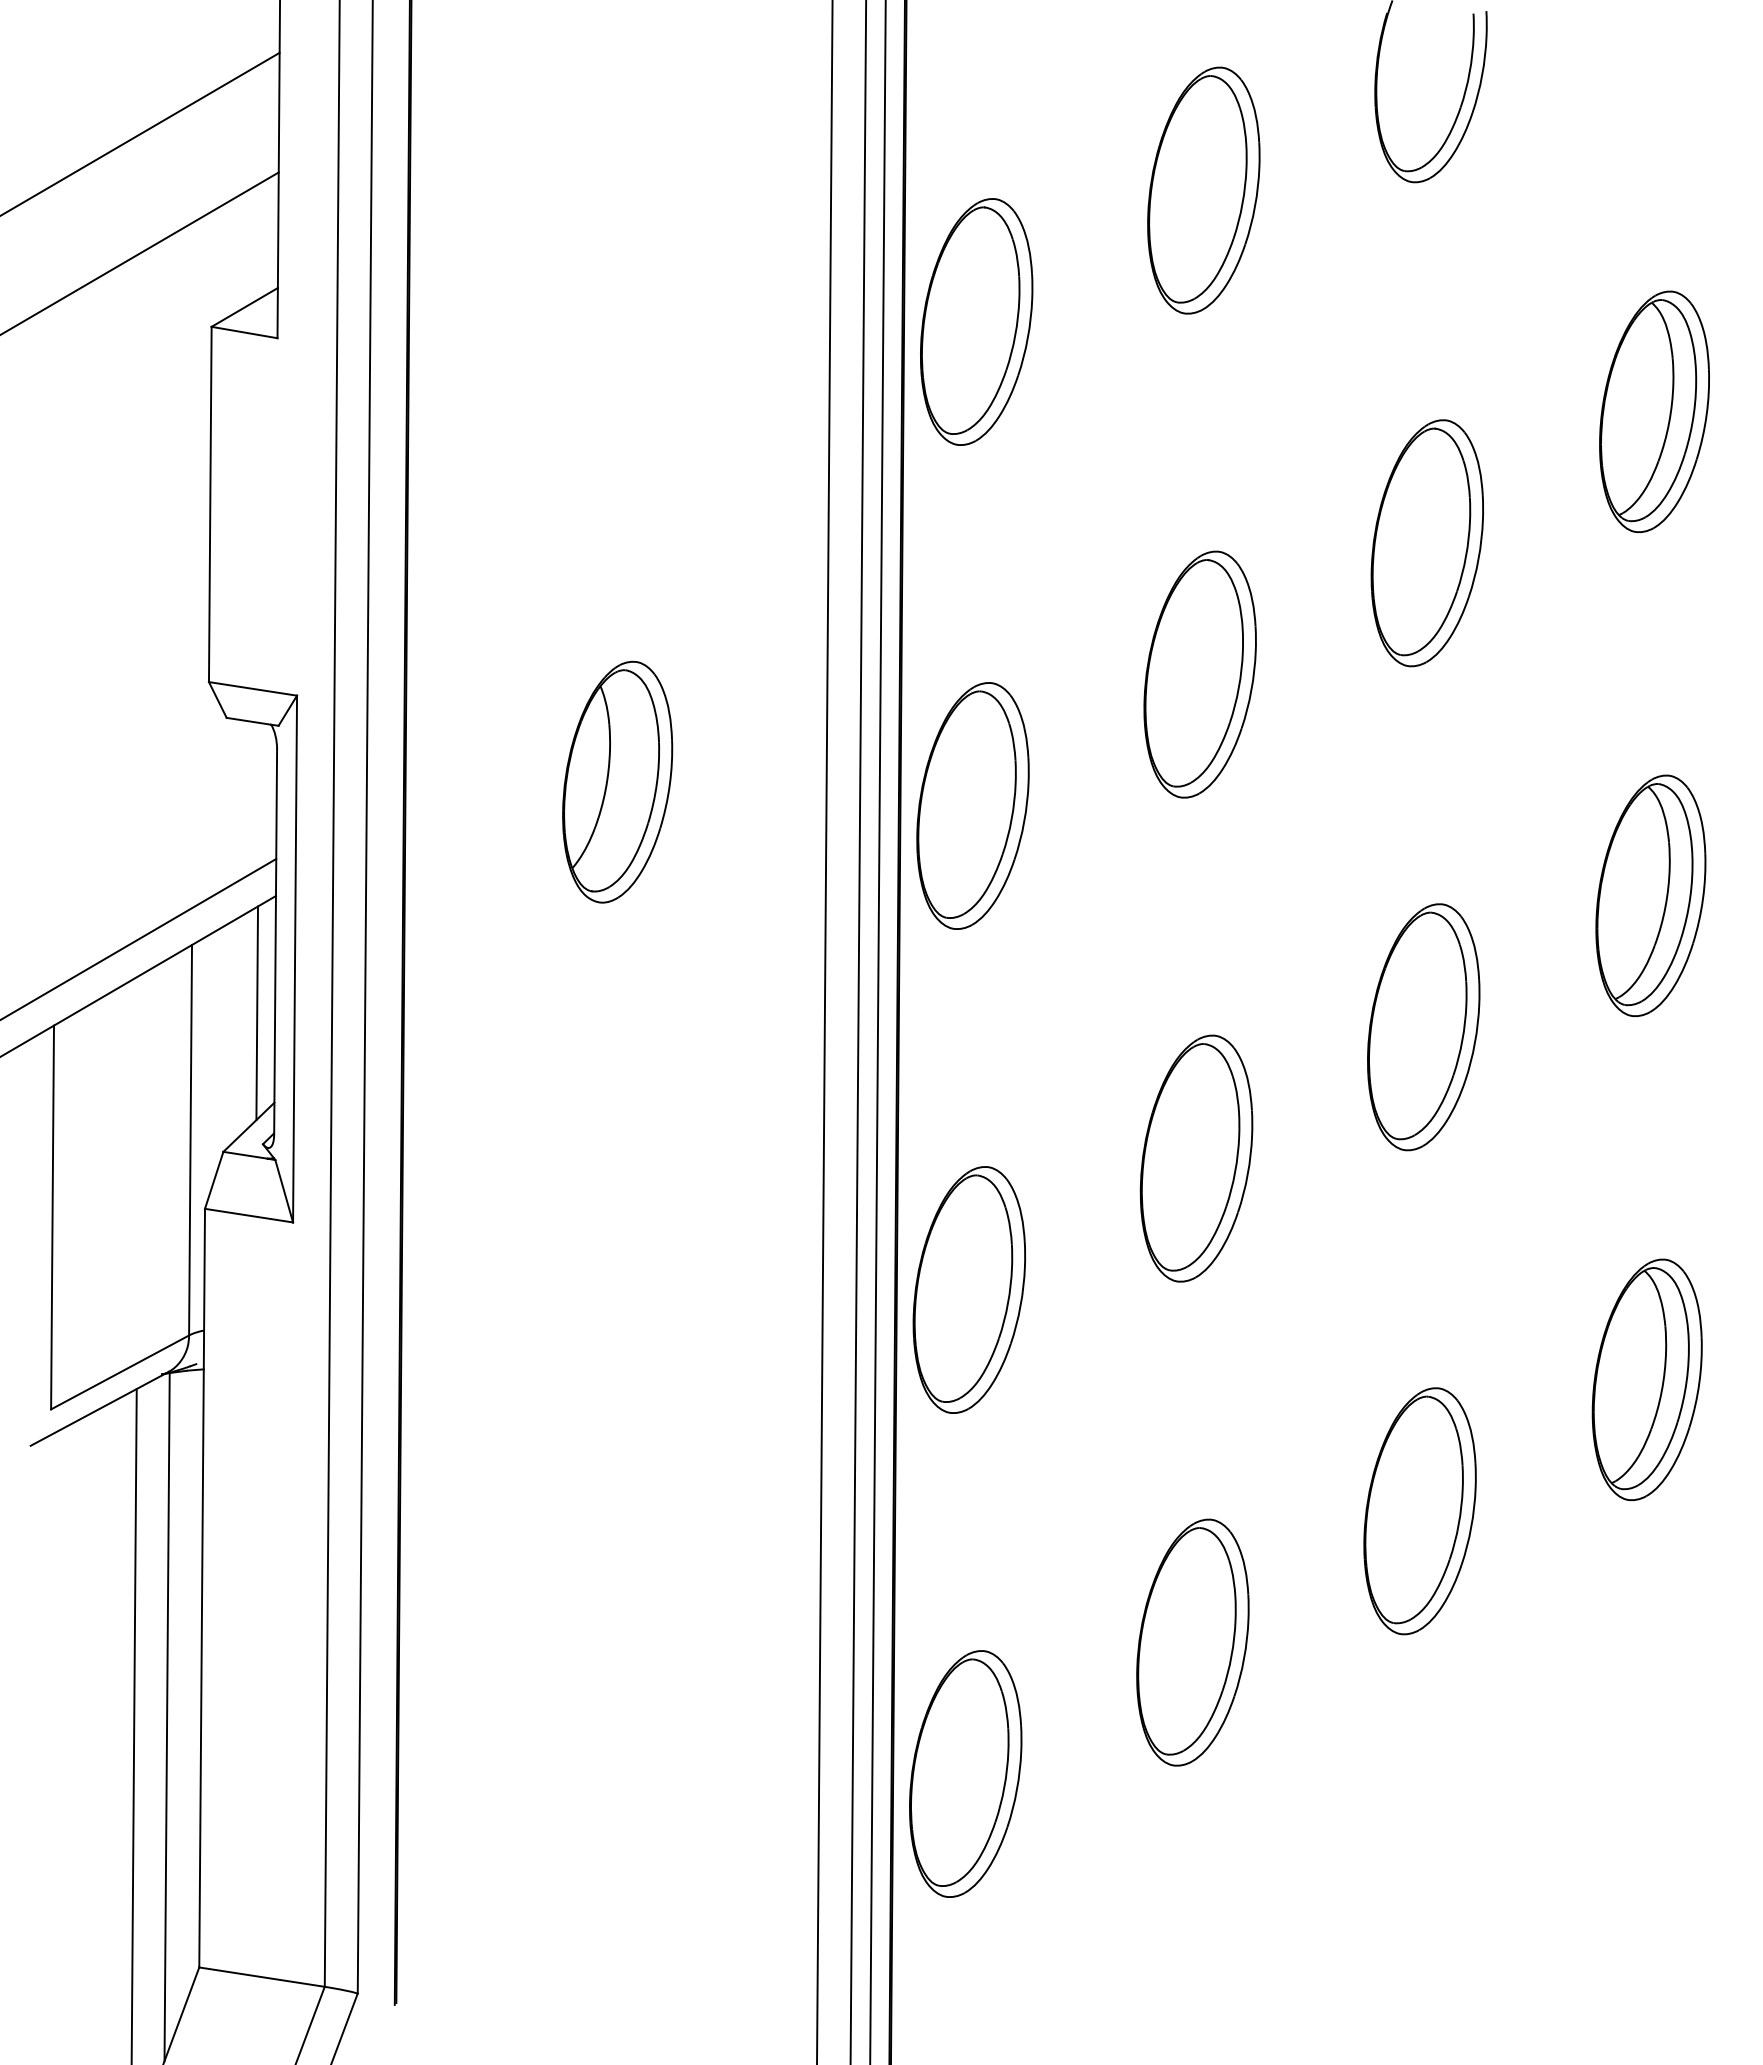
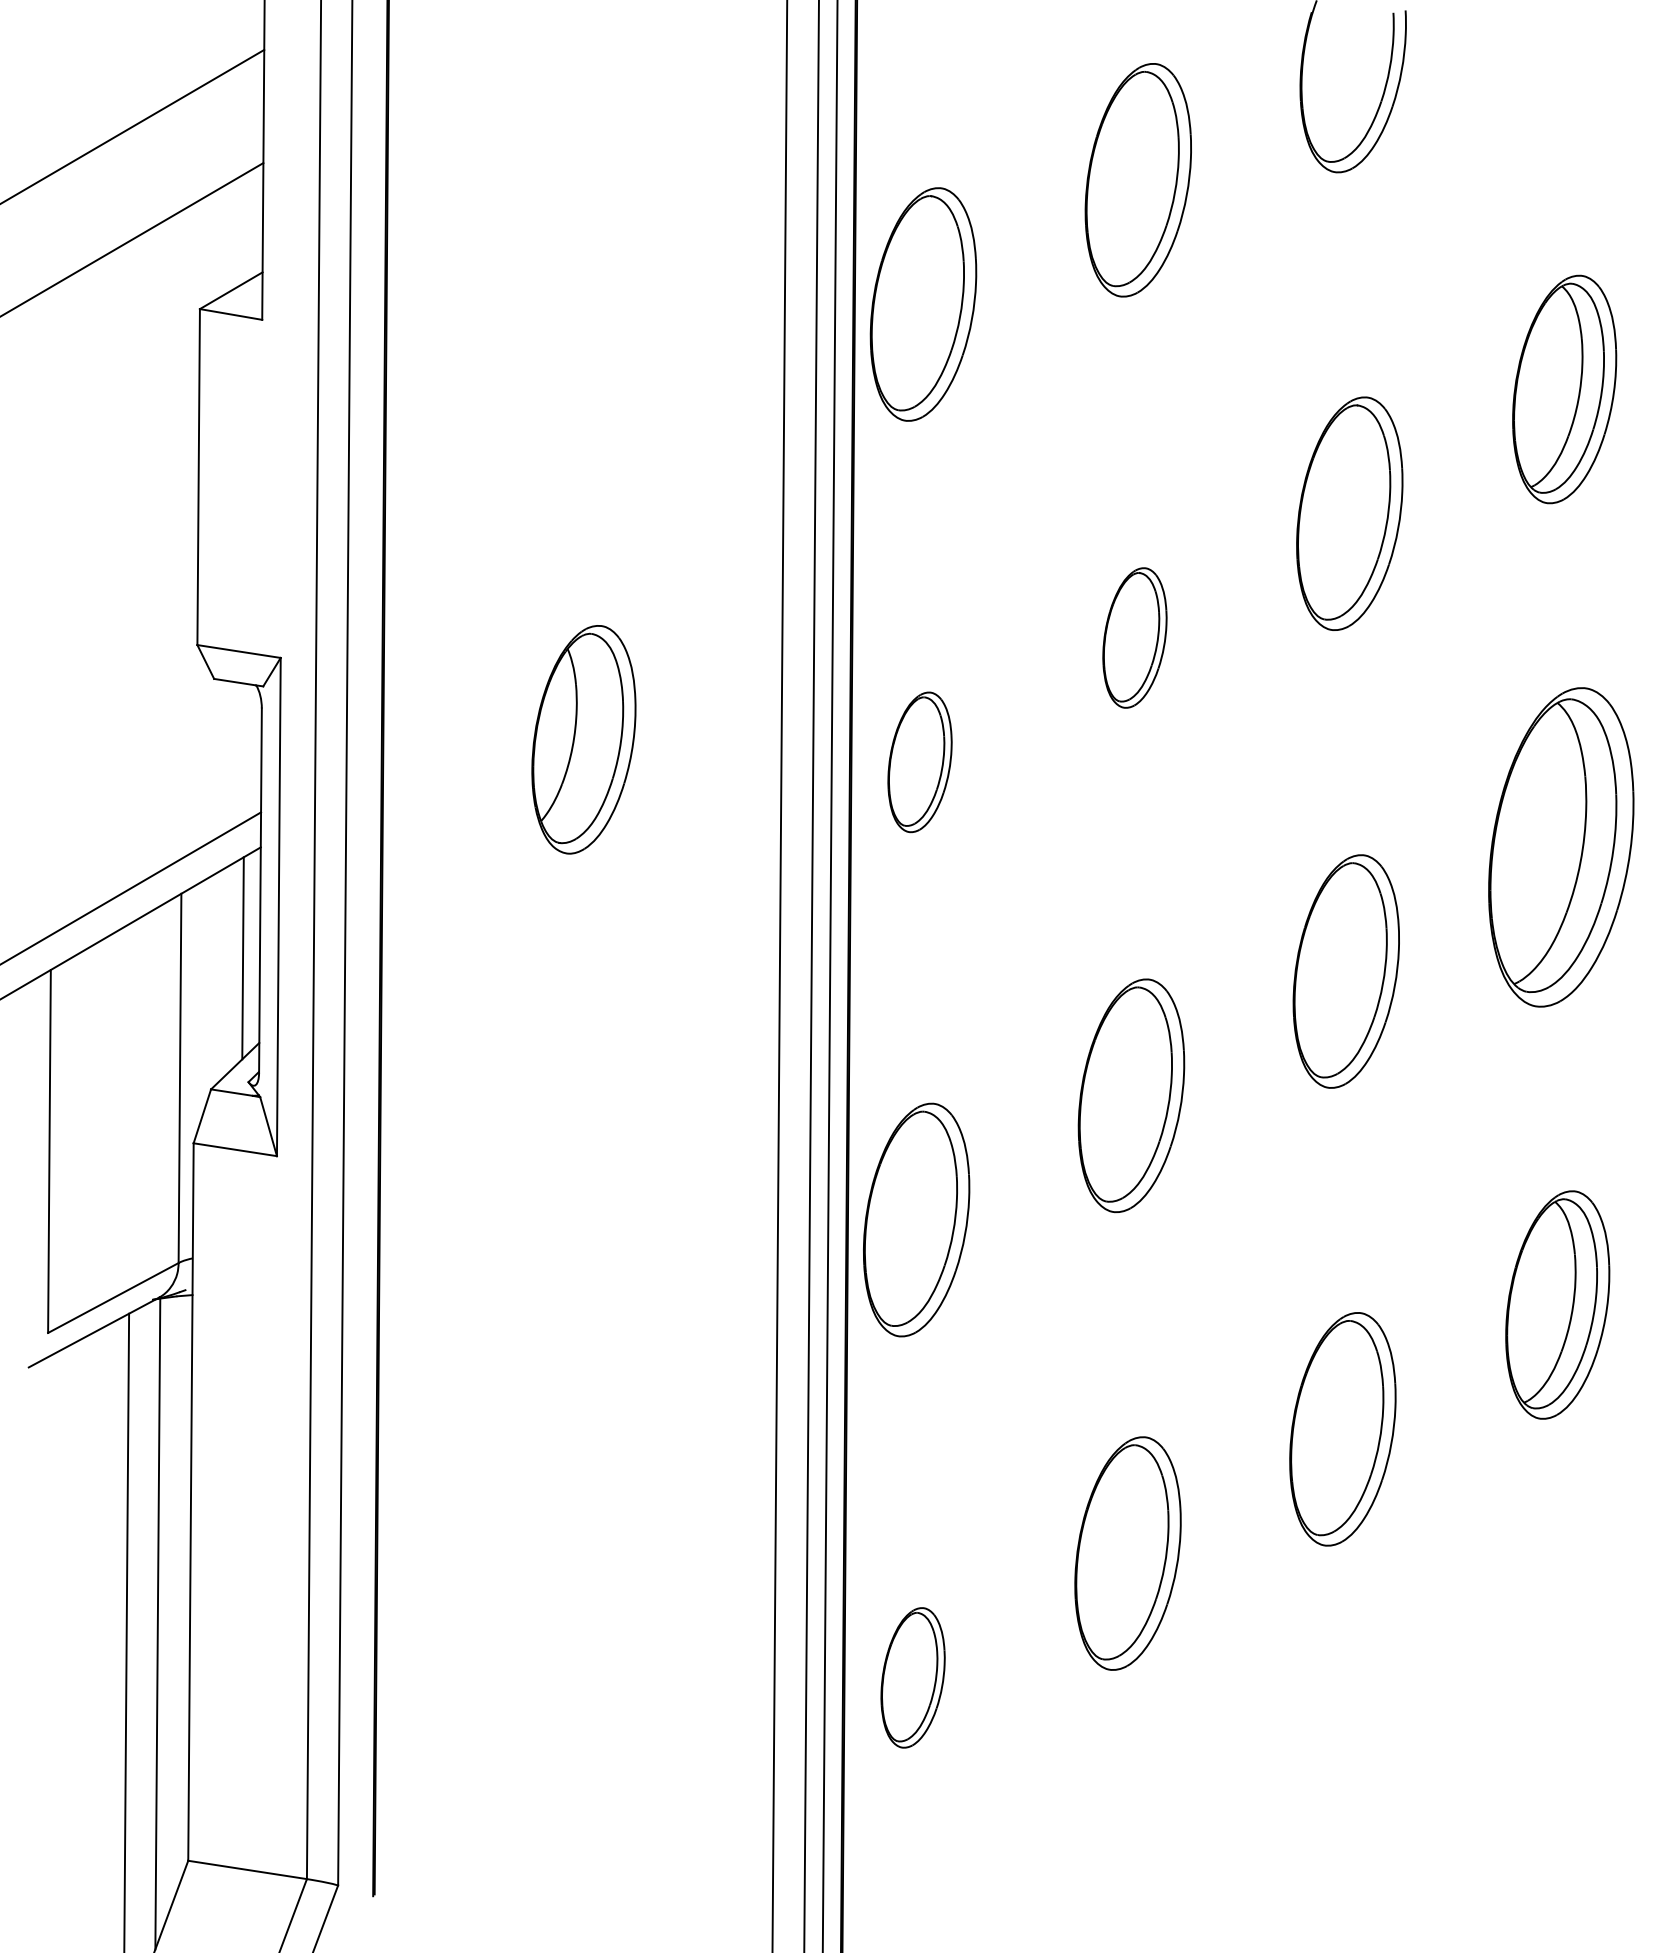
part: (1199, 674) -> (1134, 637), size x0.6
part: (972, 806) -> (919, 762), size x0.6
part: (1650, 895) -> (1560, 846), size x1.4
part: (965, 1773) -> (912, 1677), size x0.6

